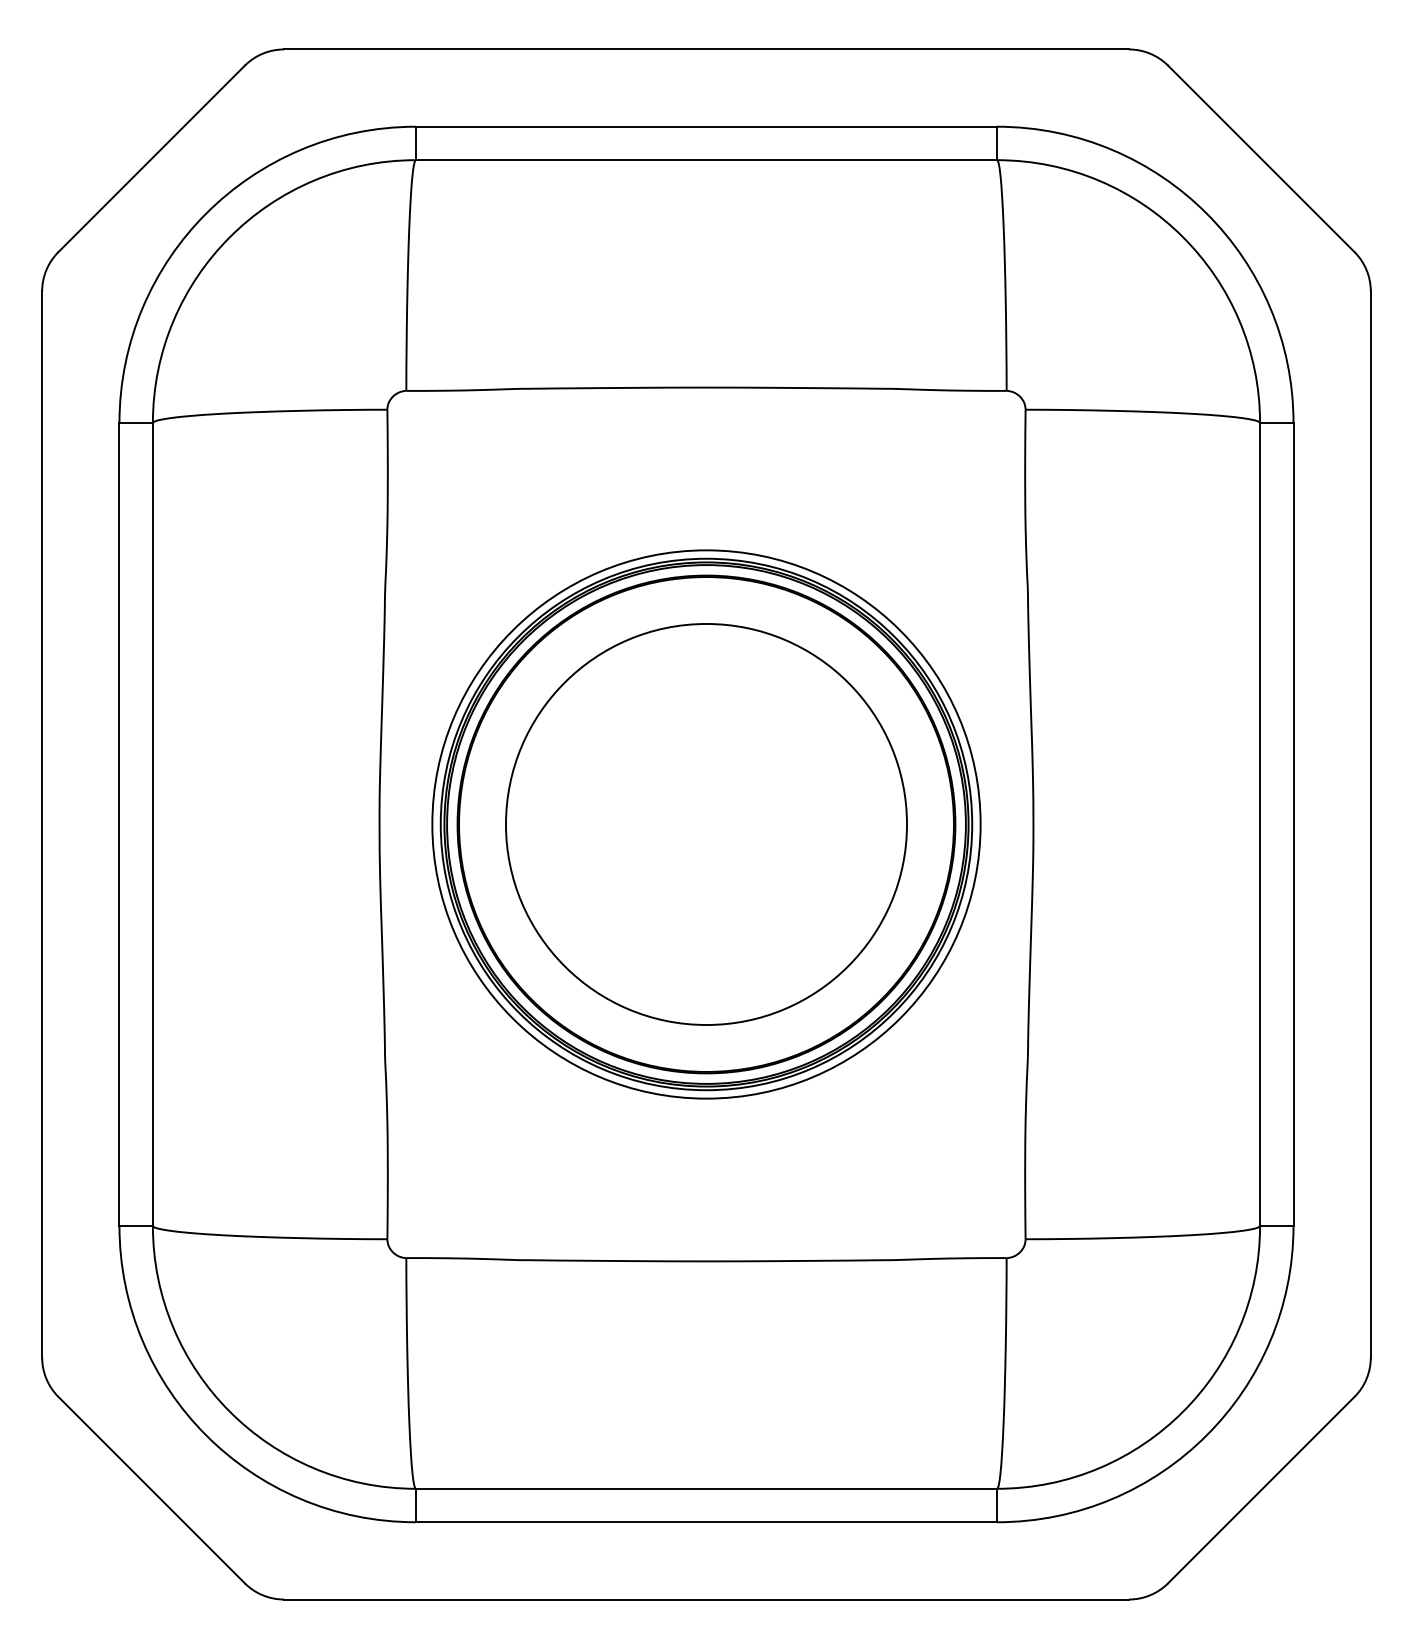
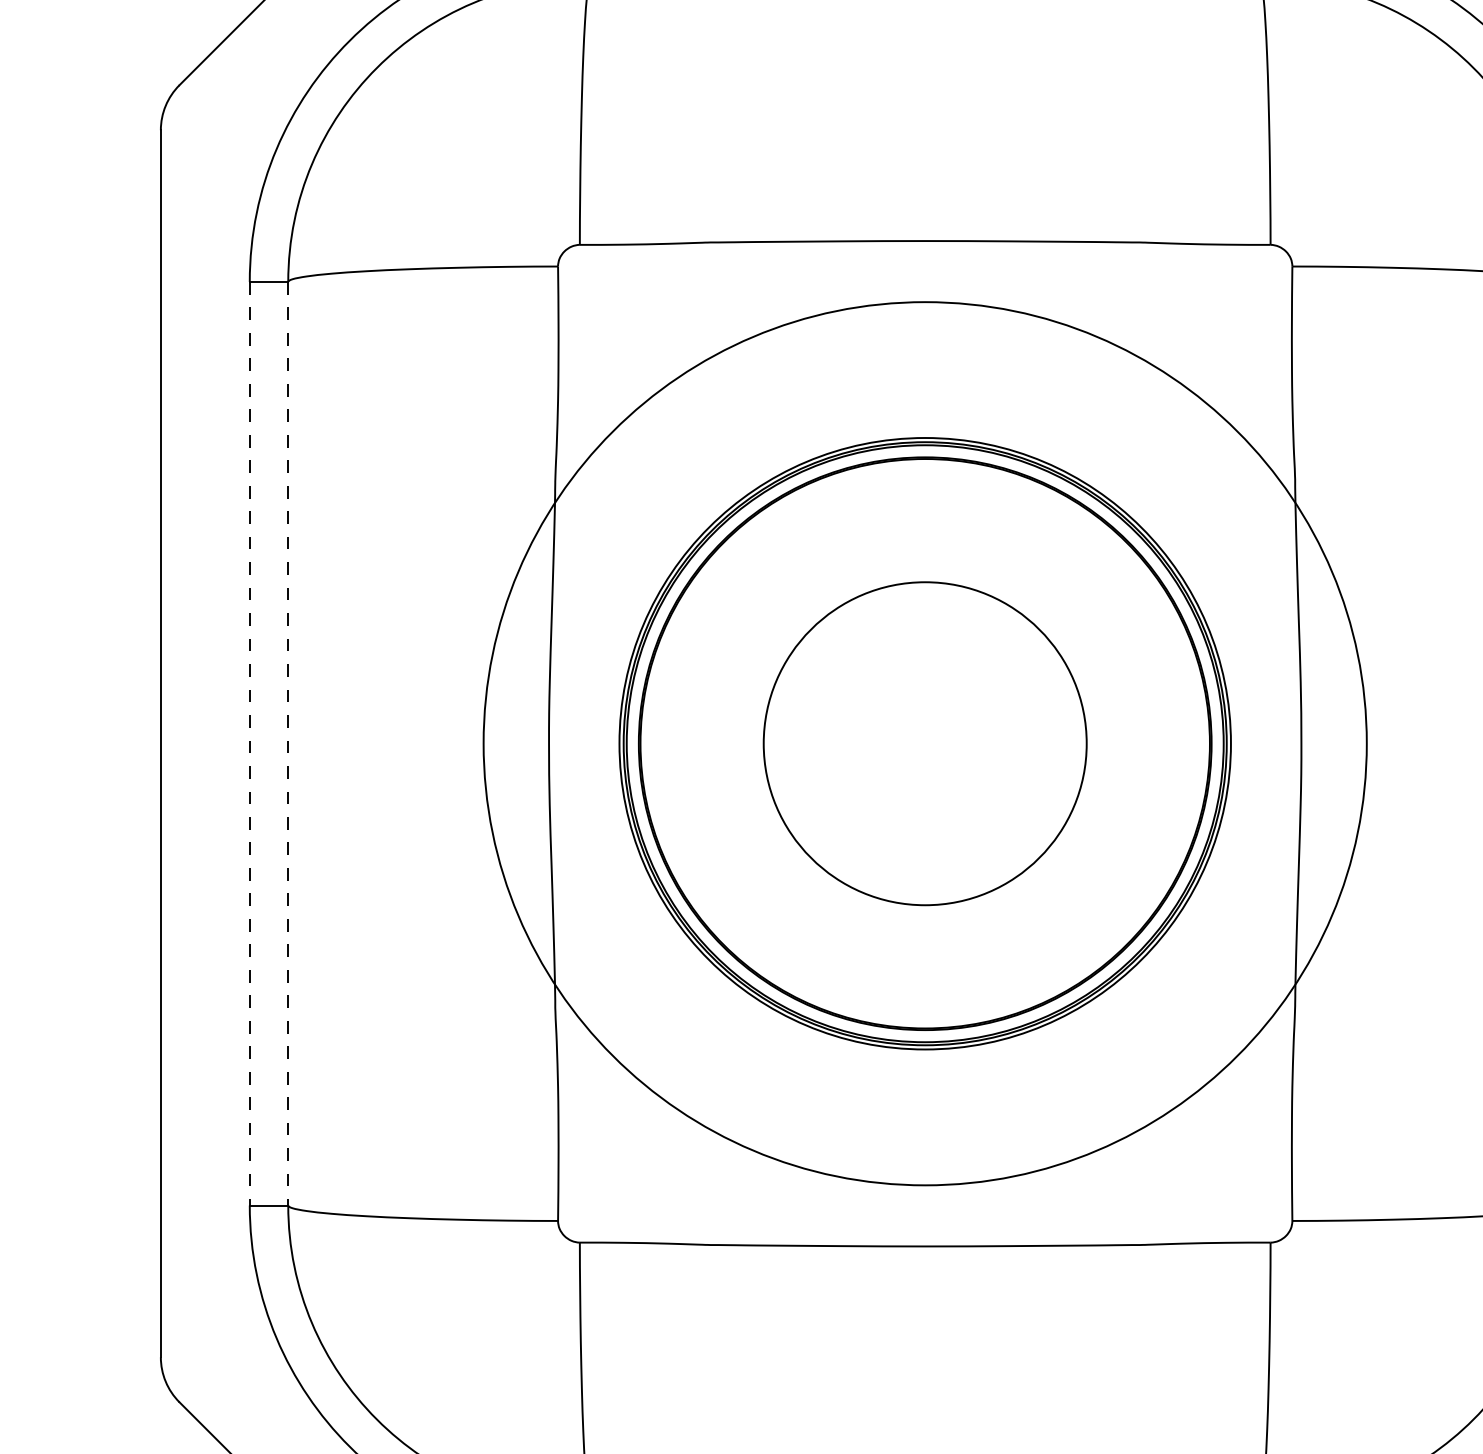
line: (119, 824) -> (249, 743), solid -> dashed
line: (152, 824) -> (287, 743), solid -> dashed
circle: (706, 824) -> (925, 743), size x0.7
circle: (706, 824) -> (925, 743), size x1.4

